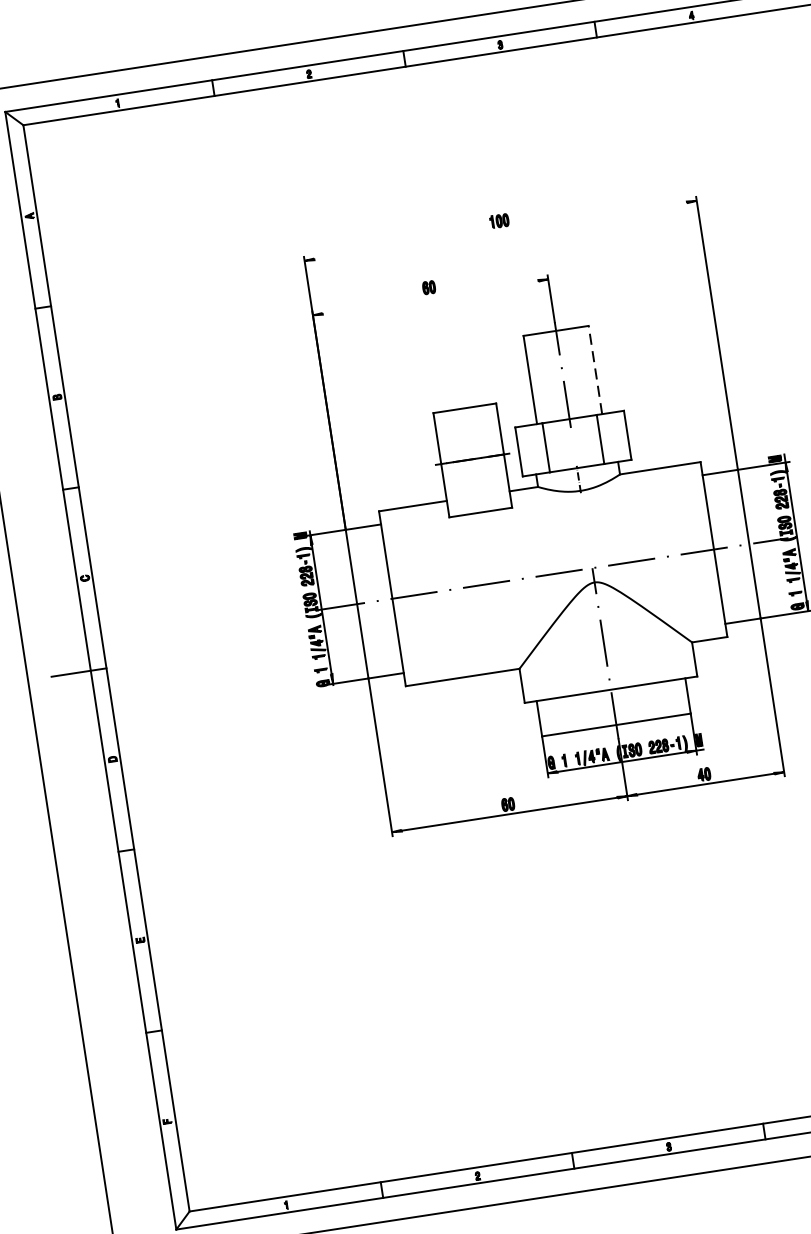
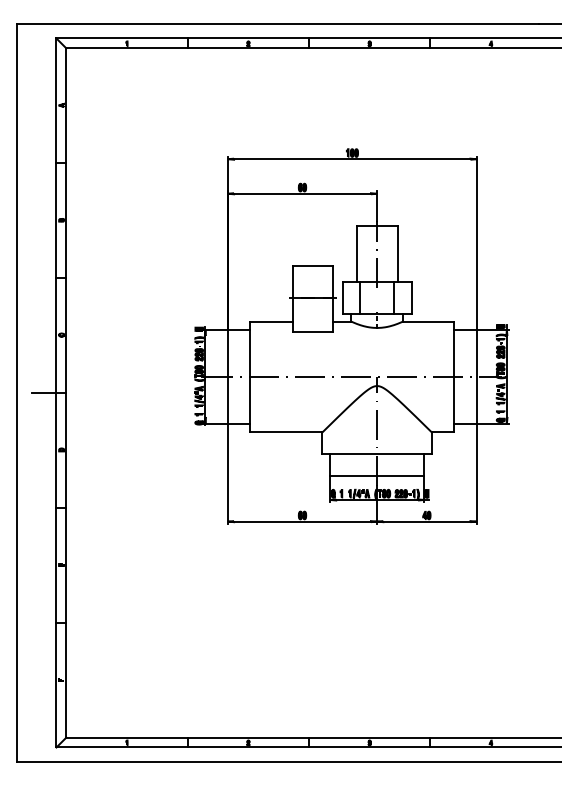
line: (501, 231) -> (352, 159), added
line: (430, 296) -> (302, 193), added
line: (594, 370) -> (397, 254), dashed -> solid

